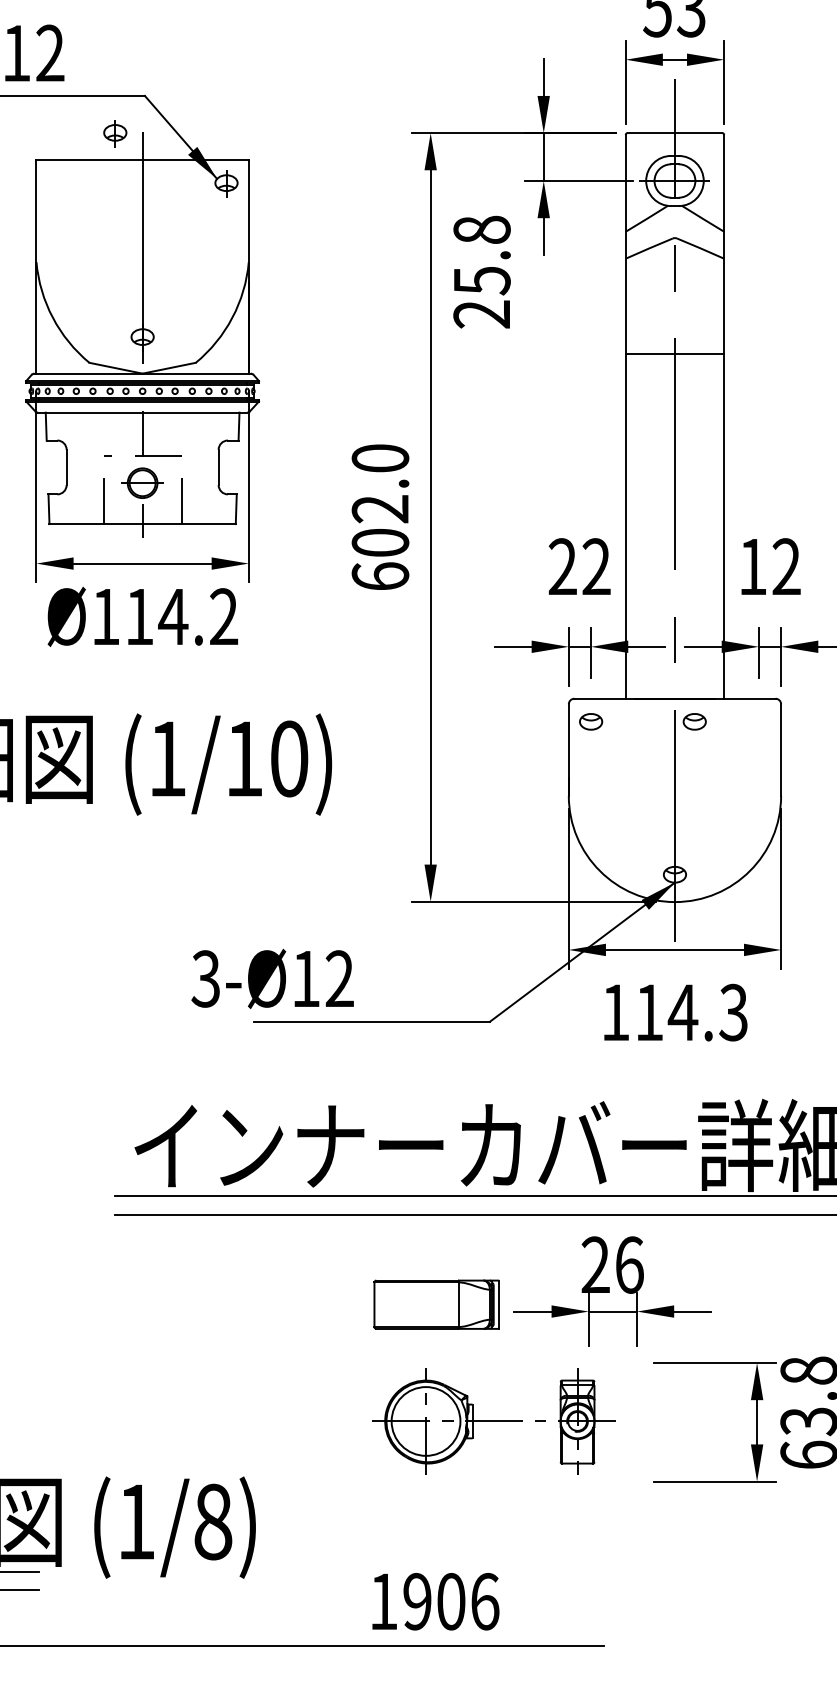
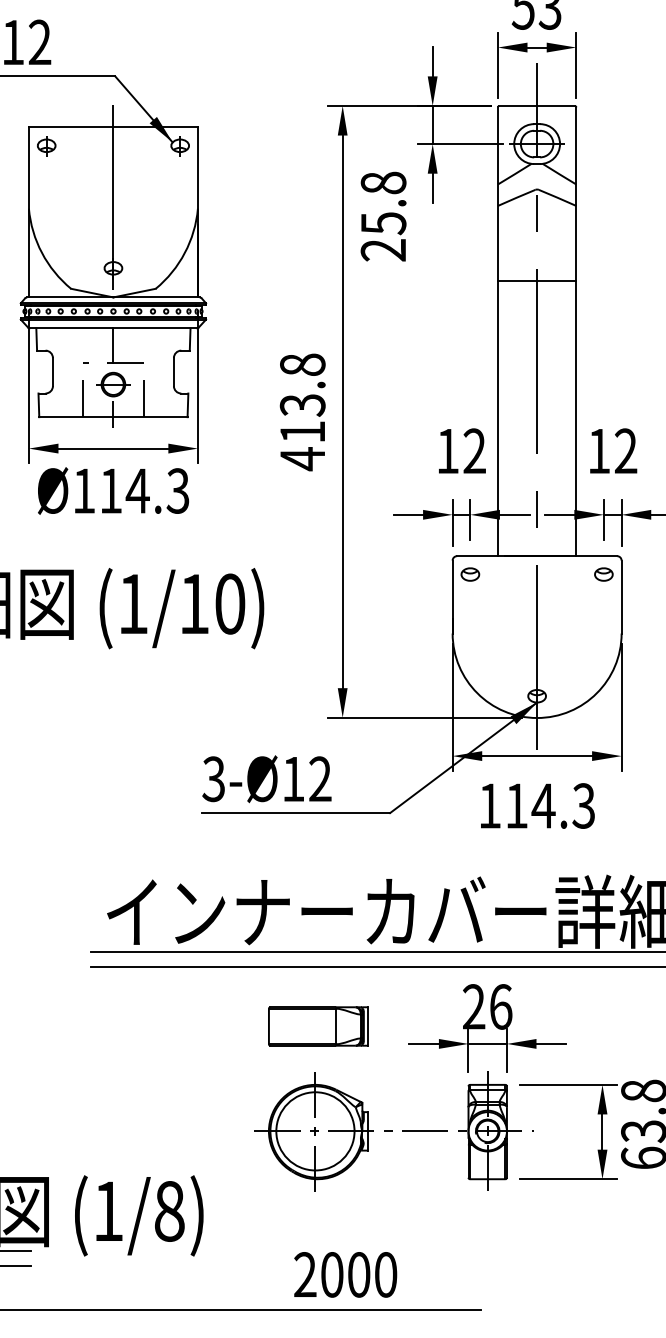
part: (115, 133) -> (46, 146), moved
text: (380, 518) -> (302, 412), 602.0 -> 413.8
text: (562, 565) -> (447, 450), 22 -> 12
text: (223, 616) -> (177, 490), Ø114.2 -> Ø114.3
part: (694, 721) -> (603, 574), moved
text: (272, 979) -> (266, 779), moved
part: (436, 1304) -> (318, 1026), moved
part: (494, 1421) -> (393, 1131), size x1.43
text: (434, 1601) -> (345, 1274), 1906 -> 2000

